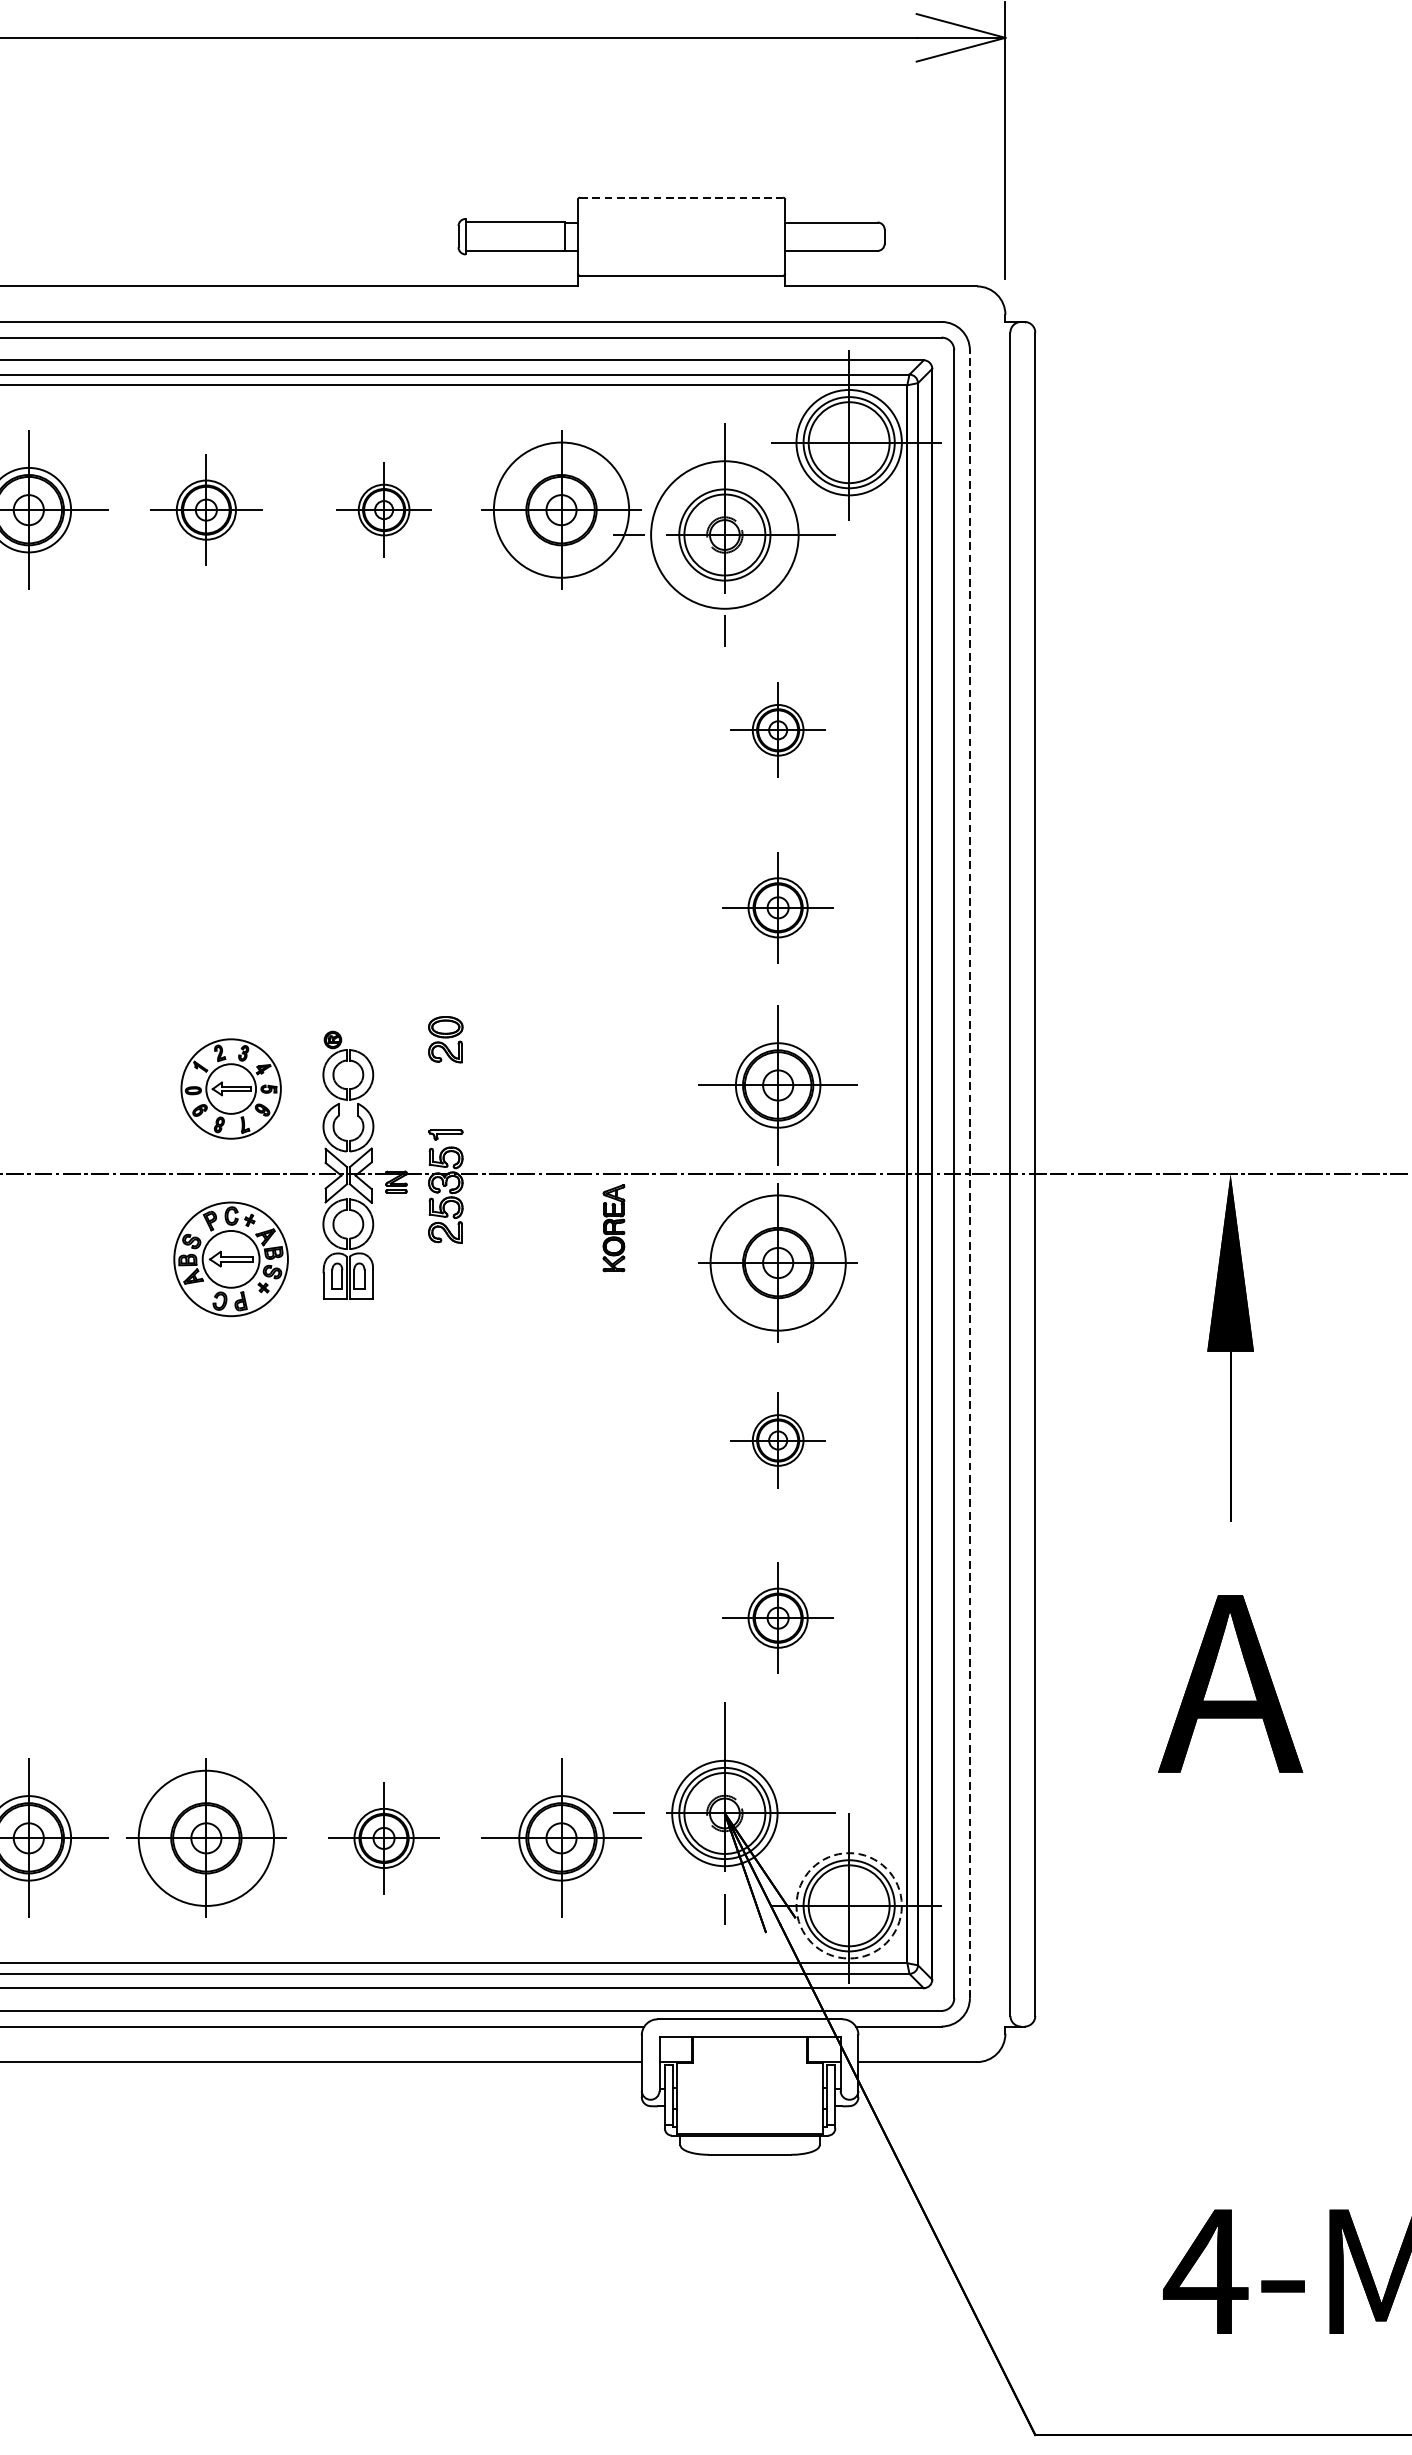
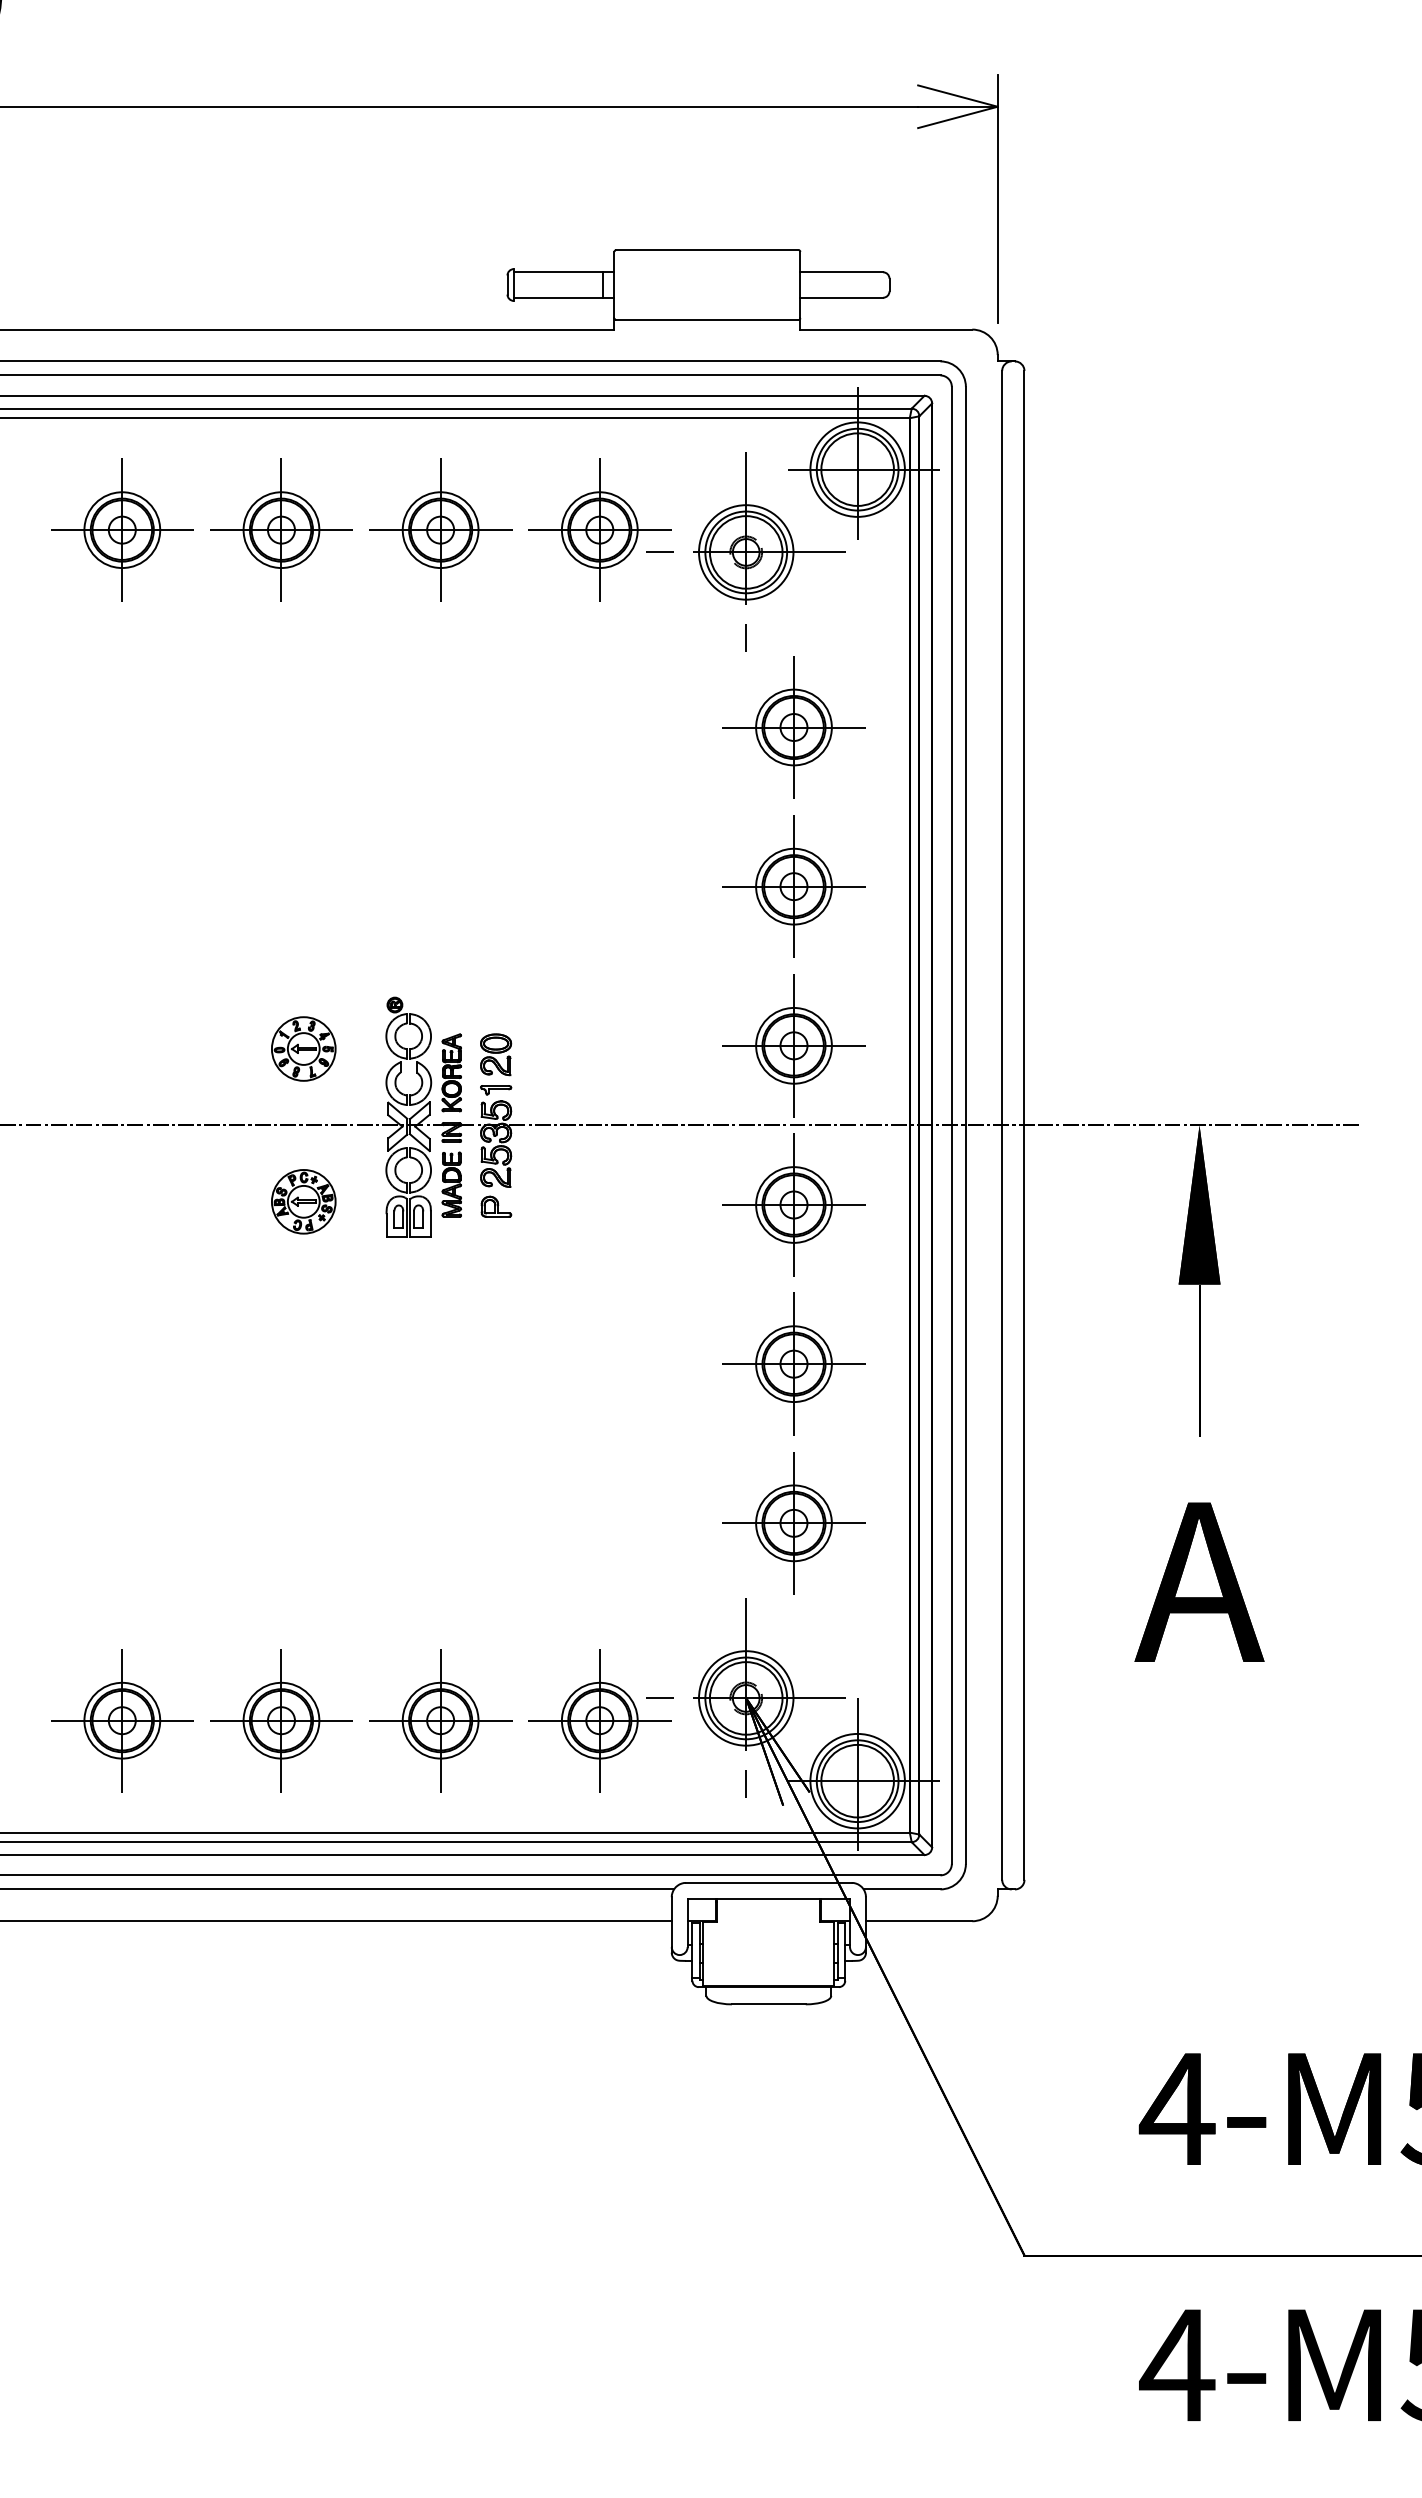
line: (681, 198) -> (707, 250), dashed -> solid
part: (206, 509) -> (281, 529), size x1.43
part: (383, 509) -> (440, 529), size x1.67
circle: (561, 510) -> (599, 530), size x0.62
circle: (725, 535) -> (746, 552), size x0.71
part: (777, 730) -> (793, 727), size x1.67
part: (777, 907) -> (793, 886), size x1.43
part: (446, 1039) -> (496, 1054), moved
part: (230, 1088) -> (303, 1048), size x0.71
line: (969, 1174) -> (965, 1125), dashed -> solid
part: (613, 1227) -> (451, 1072), moved
part: (396, 1240) -> (451, 1184), added
part: (230, 1259) -> (303, 1201), size x0.62
circle: (777, 1262) -> (793, 1204), size x0.62
part: (446, 1264) -> (496, 1206), added
part: (777, 1439) -> (793, 1363), size x1.67
part: (777, 1618) -> (793, 1523), size x1.43
circle: (206, 1838) -> (281, 1720), size x0.62
part: (383, 1838) -> (440, 1720), size x1.43
circle: (848, 1905) -> (857, 1780), dashed -> solid

